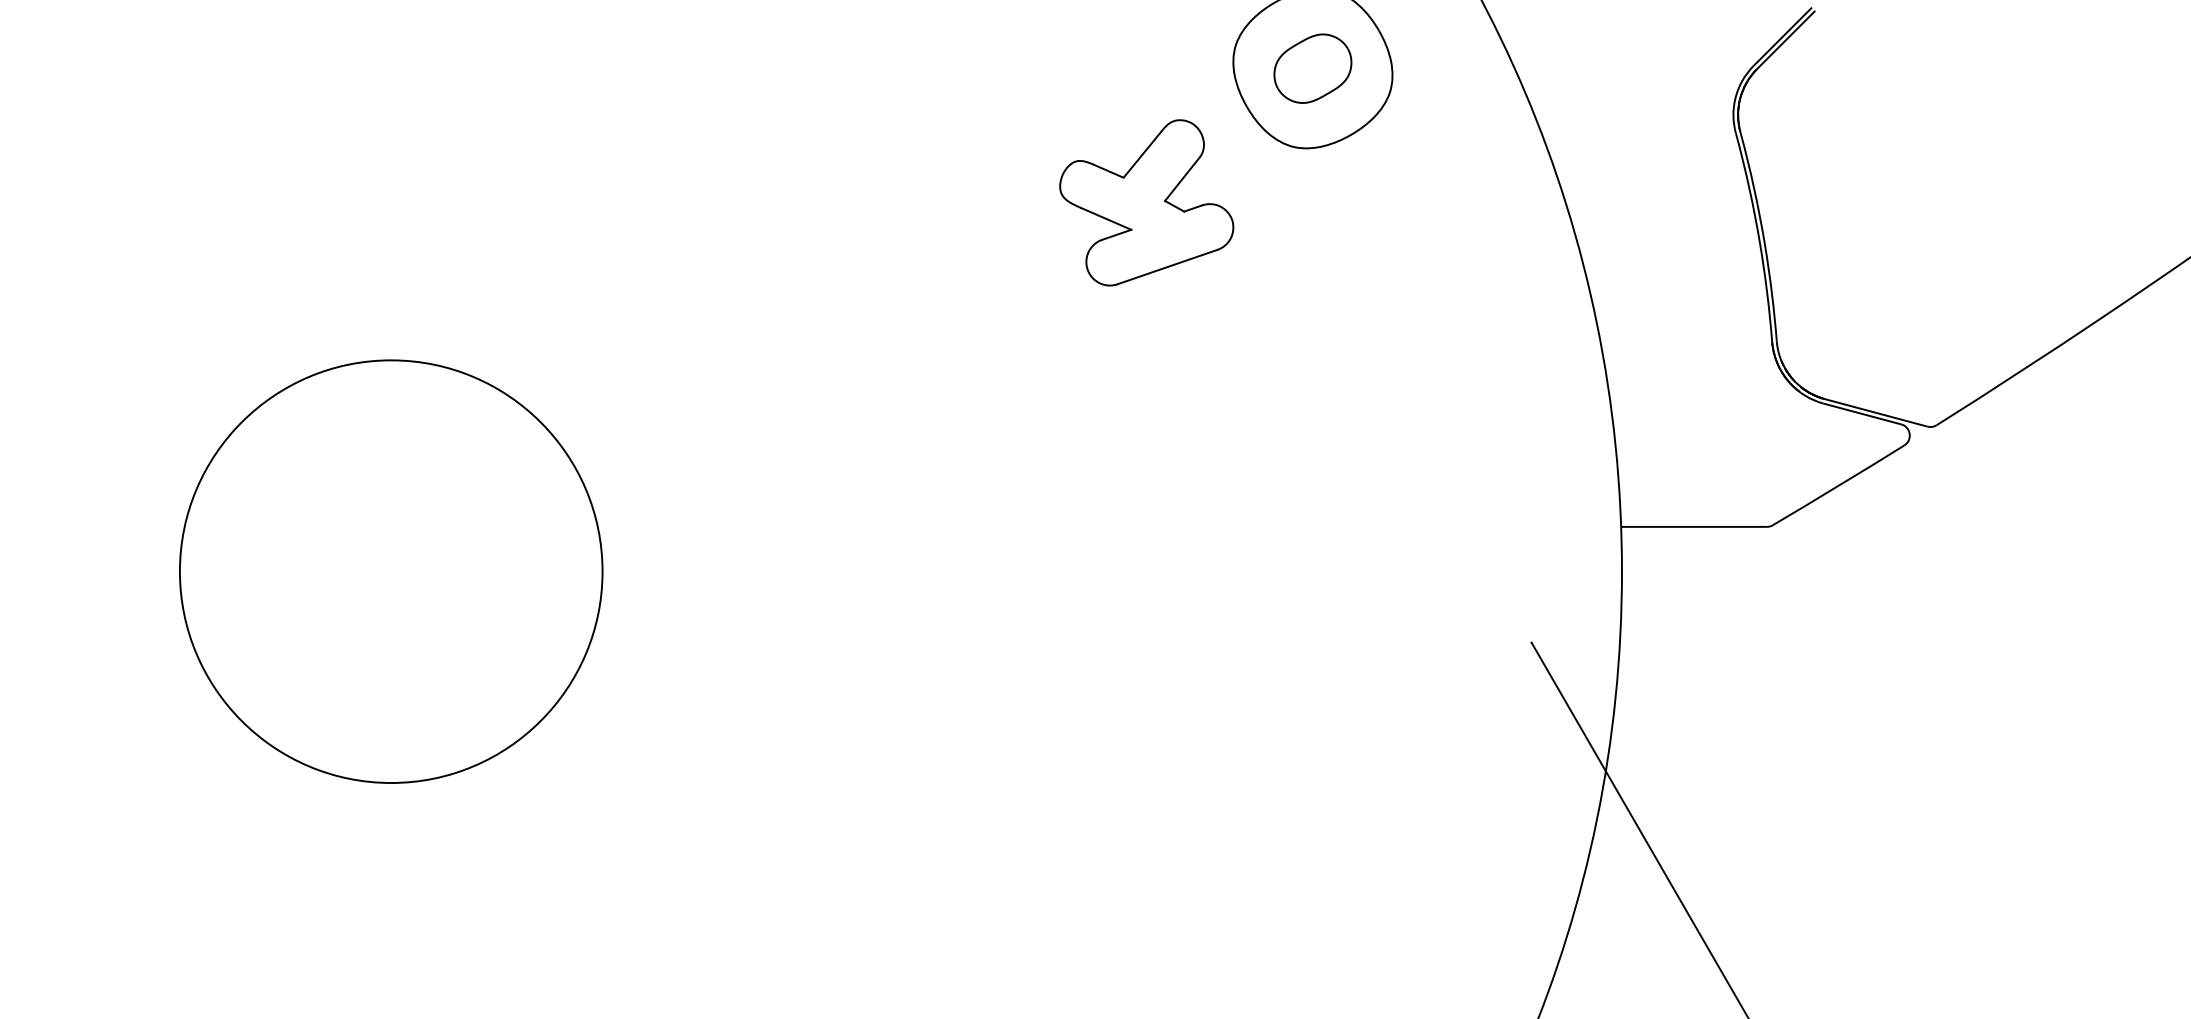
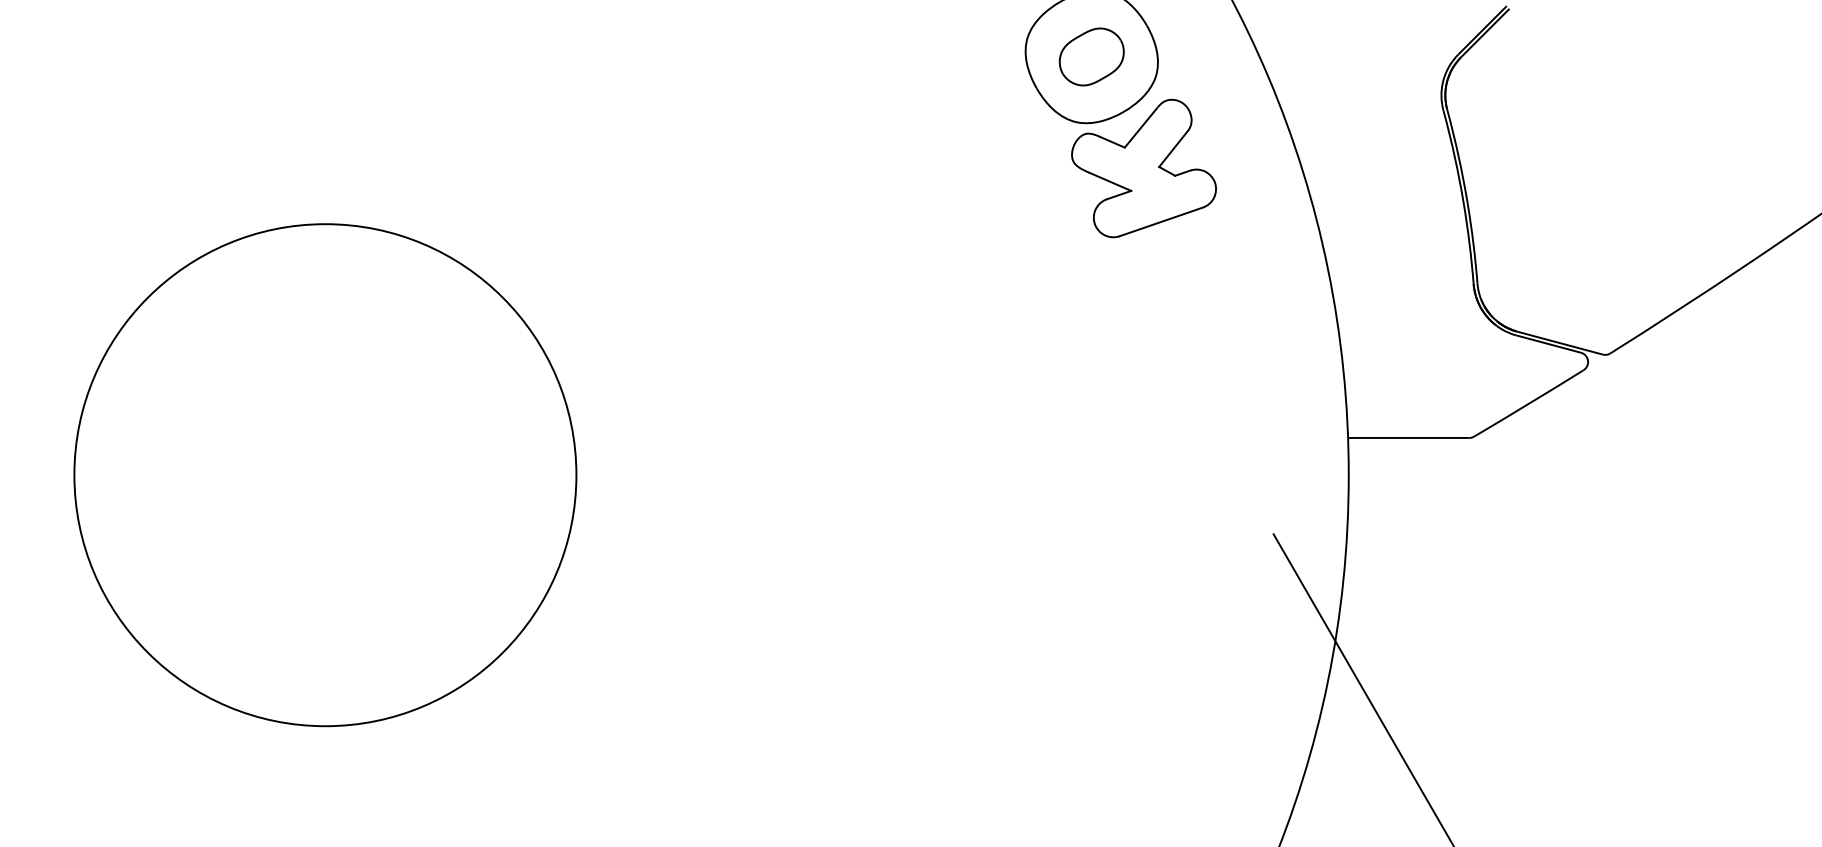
part: (1146, 202) -> (1143, 168), moved
circle: (391, 571) -> (325, 475), size x1.43

